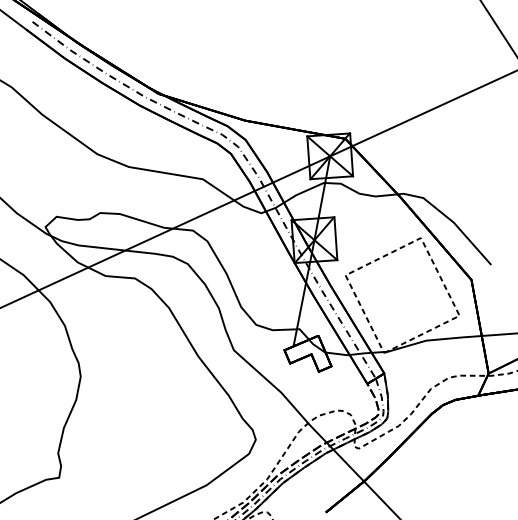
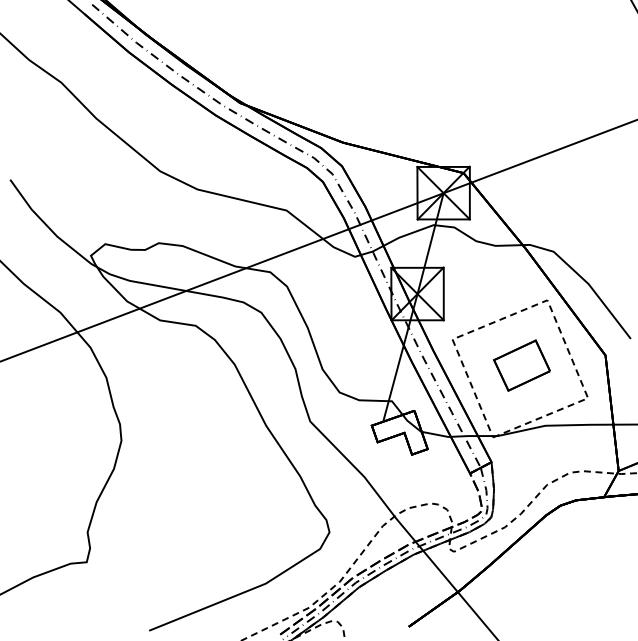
part: (403, 292) -> (521, 365), added

